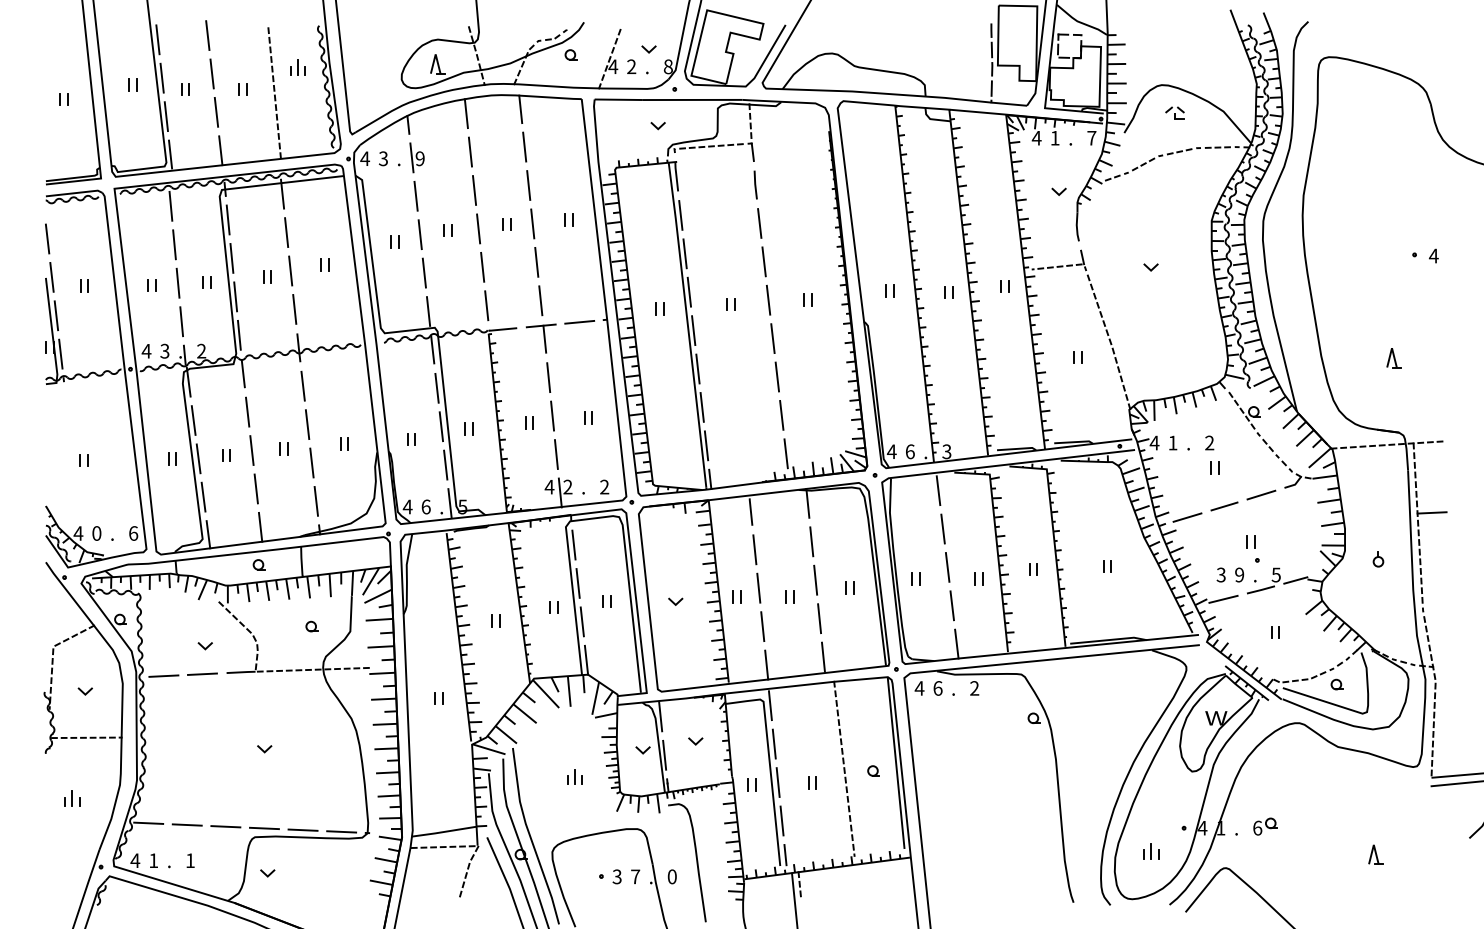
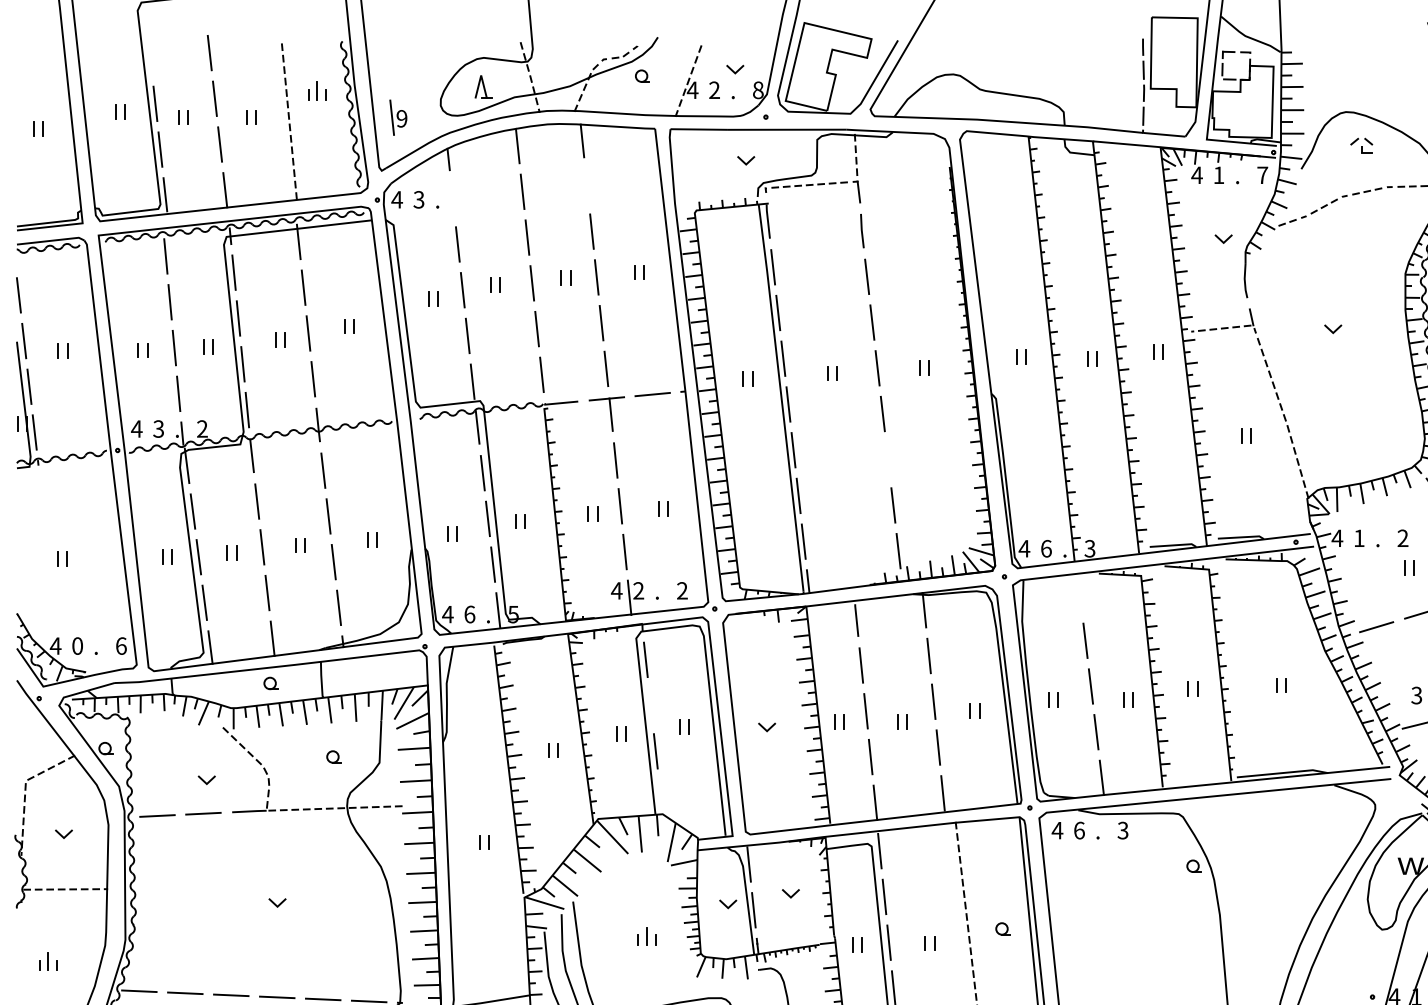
line: (157, 39) -> (149, 57), removed
line: (524, 146) -> (586, 185), removed
part: (416, 157) -> (397, 117), moved
line: (777, 376) -> (888, 459), removed
line: (938, 490) -> (1080, 594), removed
line: (577, 583) -> (650, 705), removed
line: (586, 659) -> (660, 796), removed
text: (974, 688) -> (1122, 830), 2 -> 3

